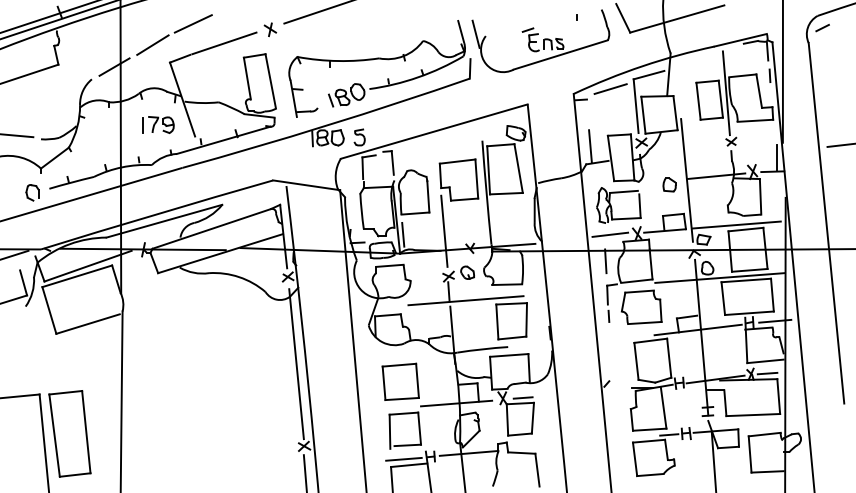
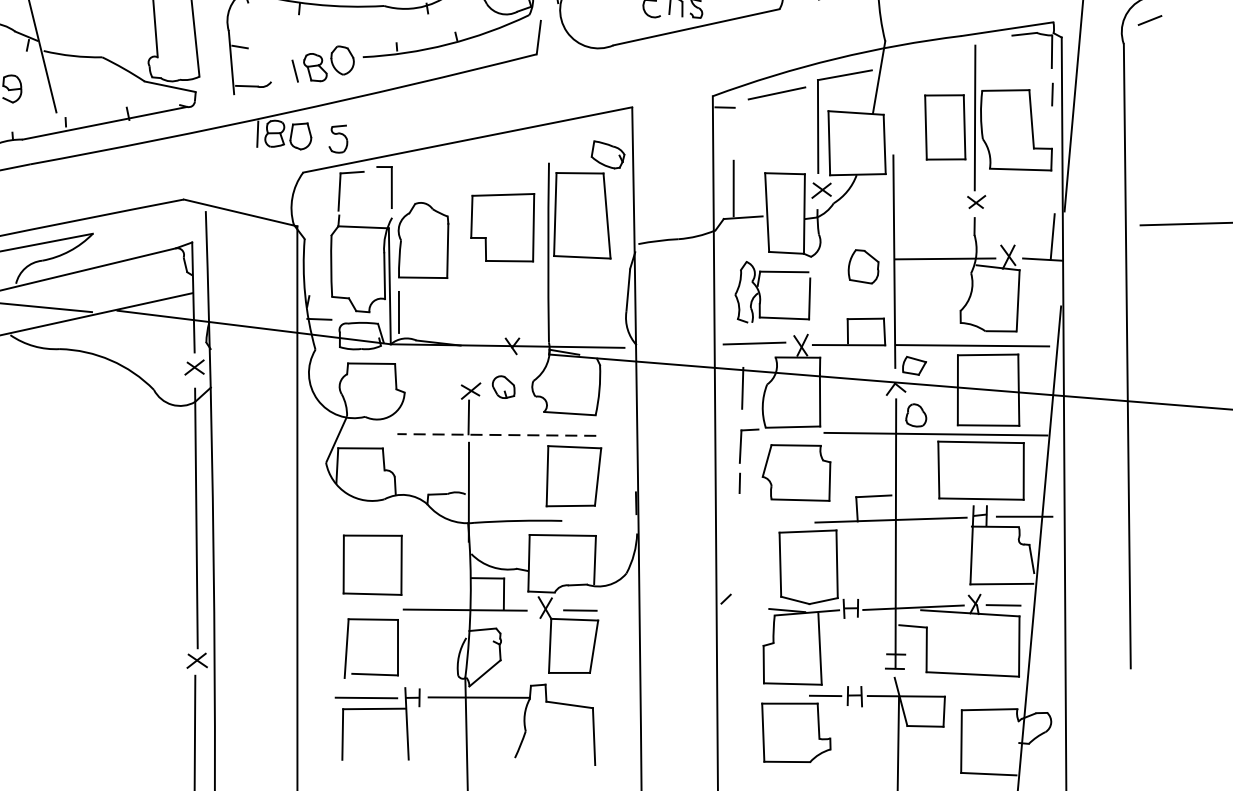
part: (669, 184) -> (863, 266), size x1.4
line: (444, 230) -> (470, 311), removed
line: (466, 300) -> (497, 434), solid -> dashed

